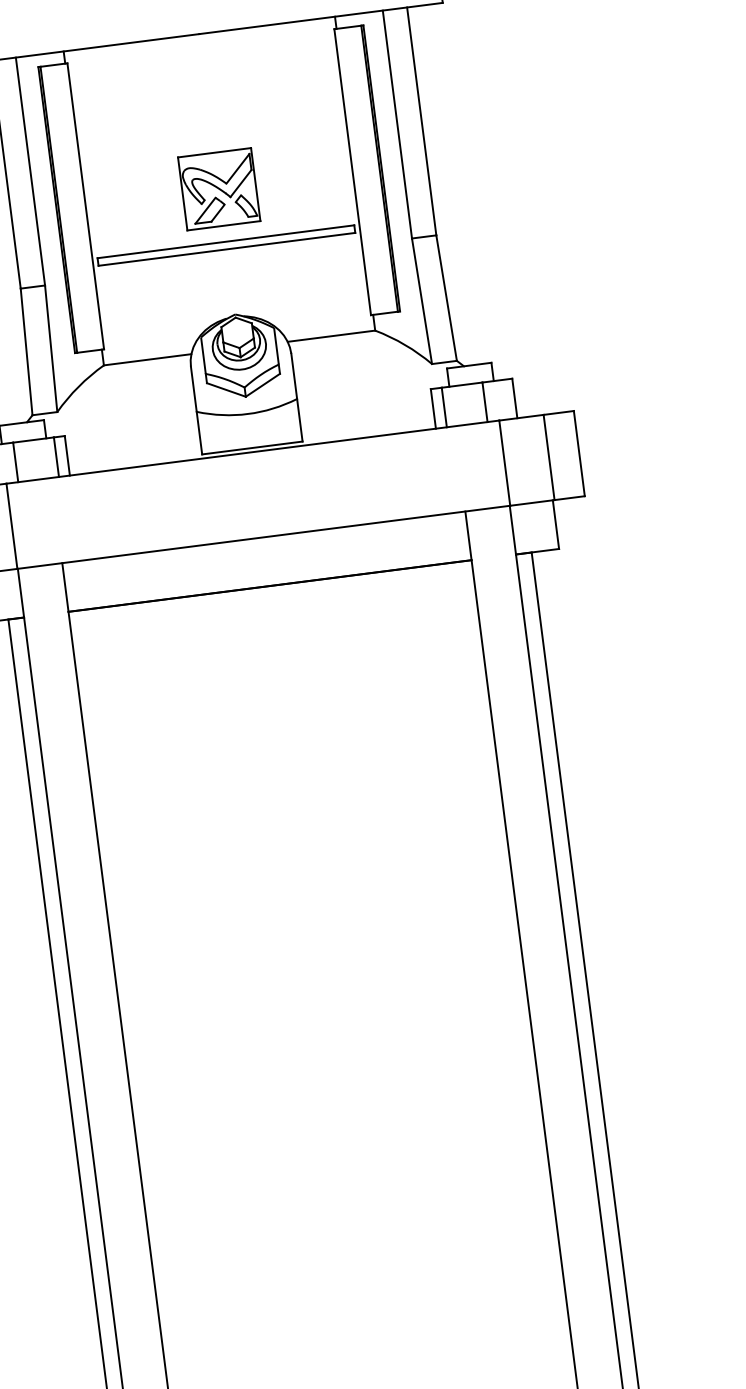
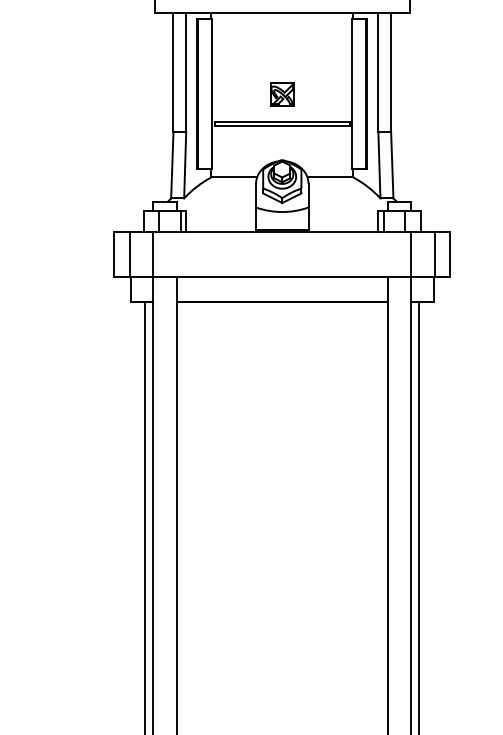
part: (217, 187) -> (281, 93), size x0.6

